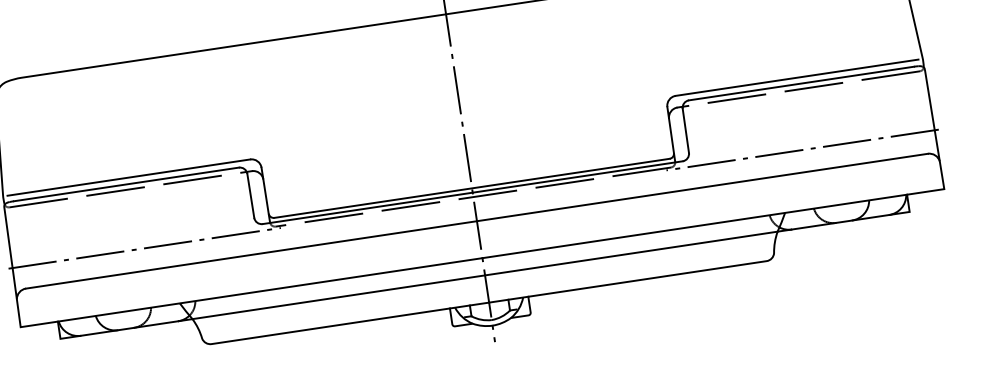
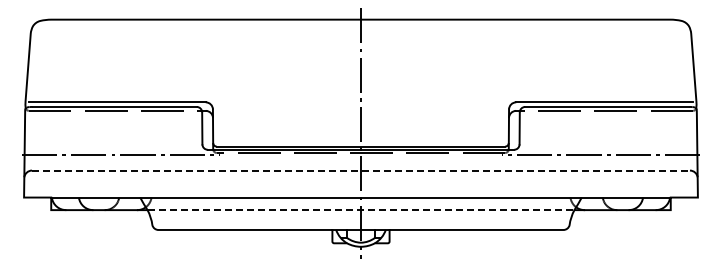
line: (477, 220) -> (361, 170), solid -> dashed
line: (485, 275) -> (361, 210), solid -> dashed

